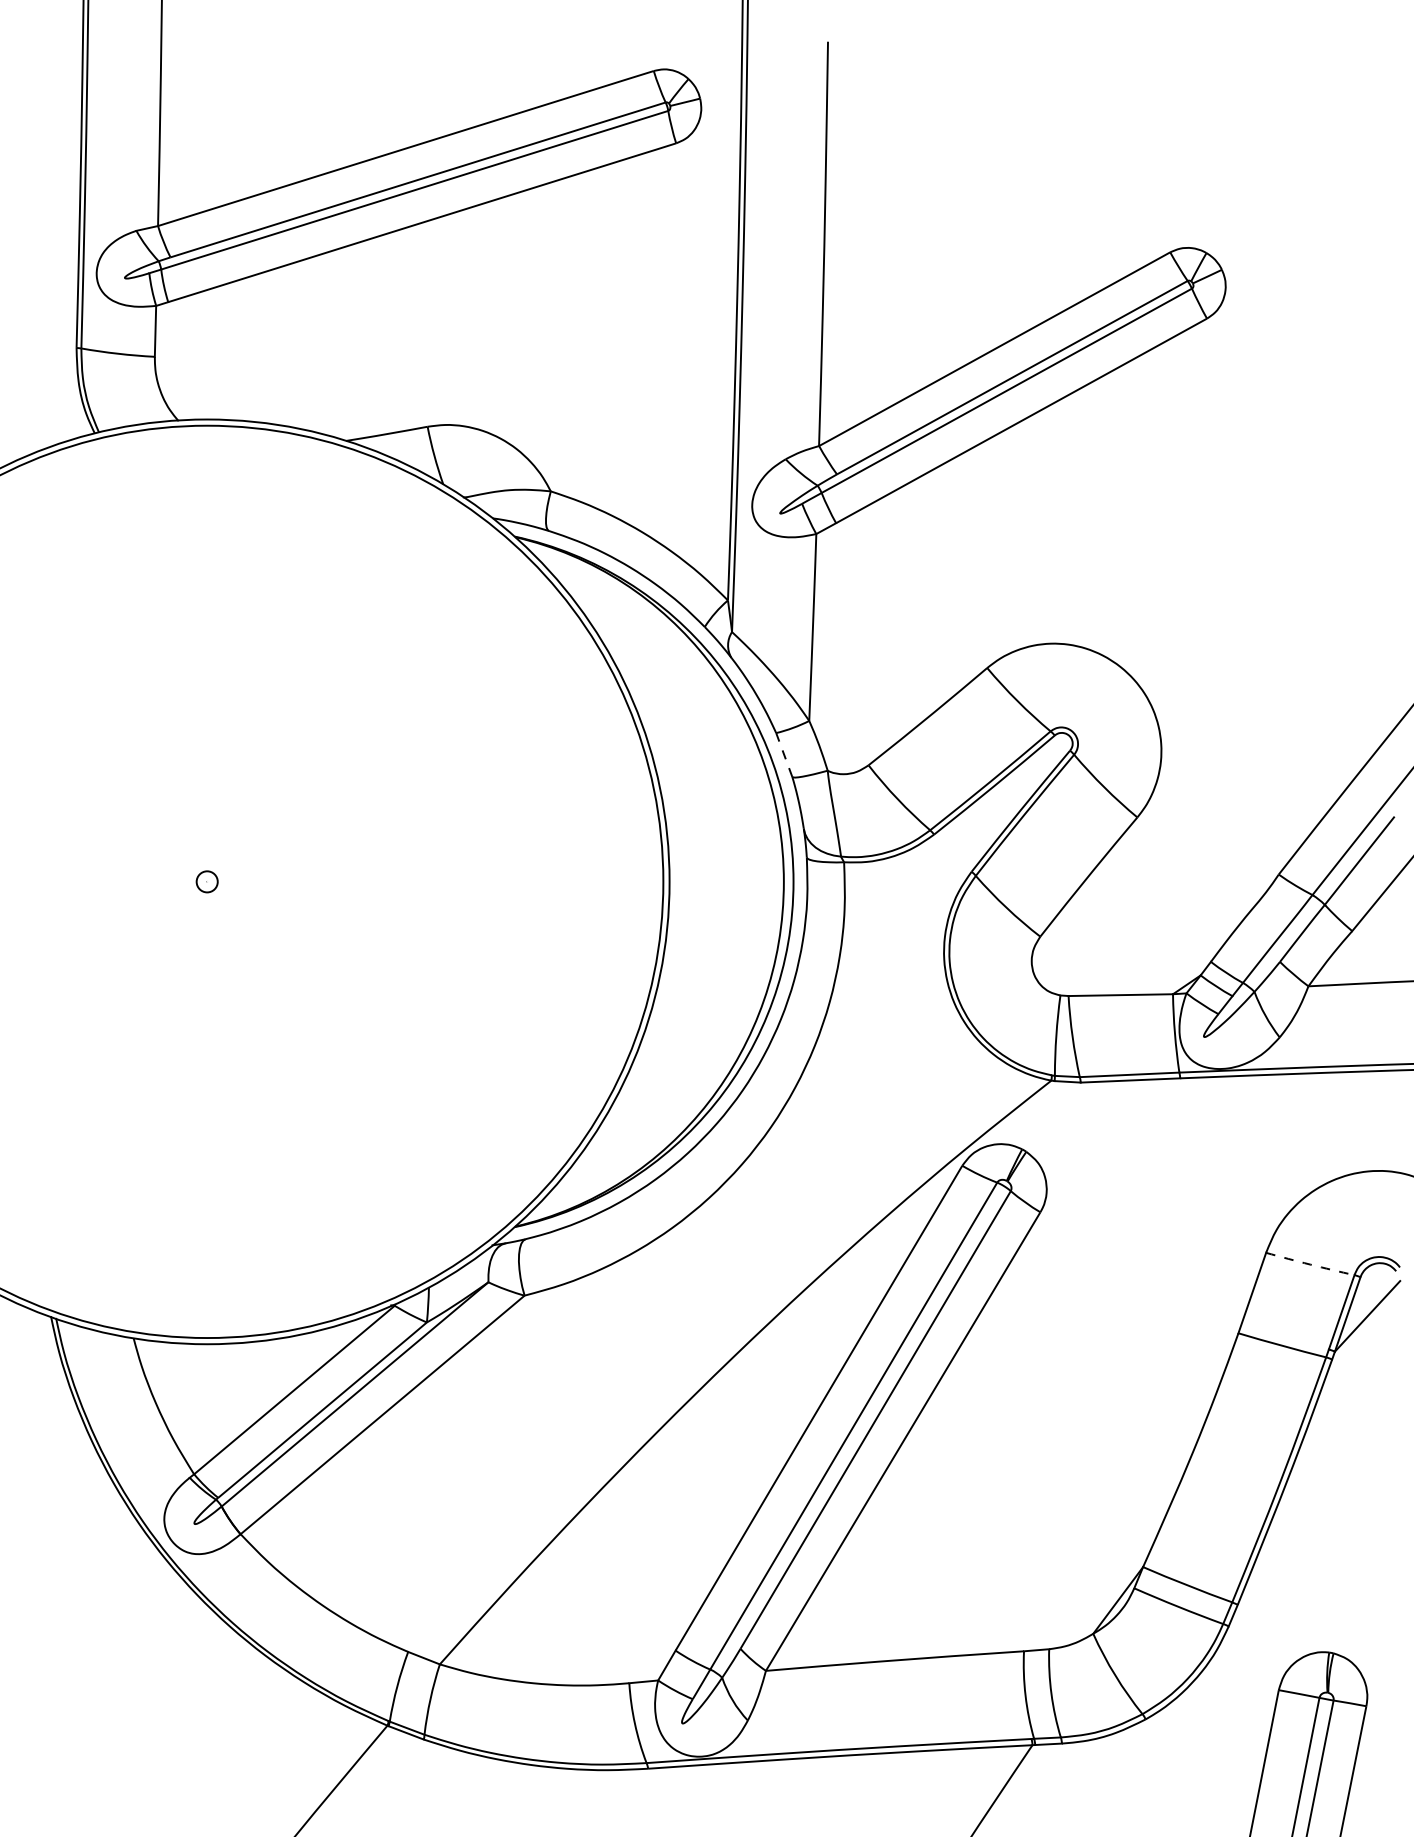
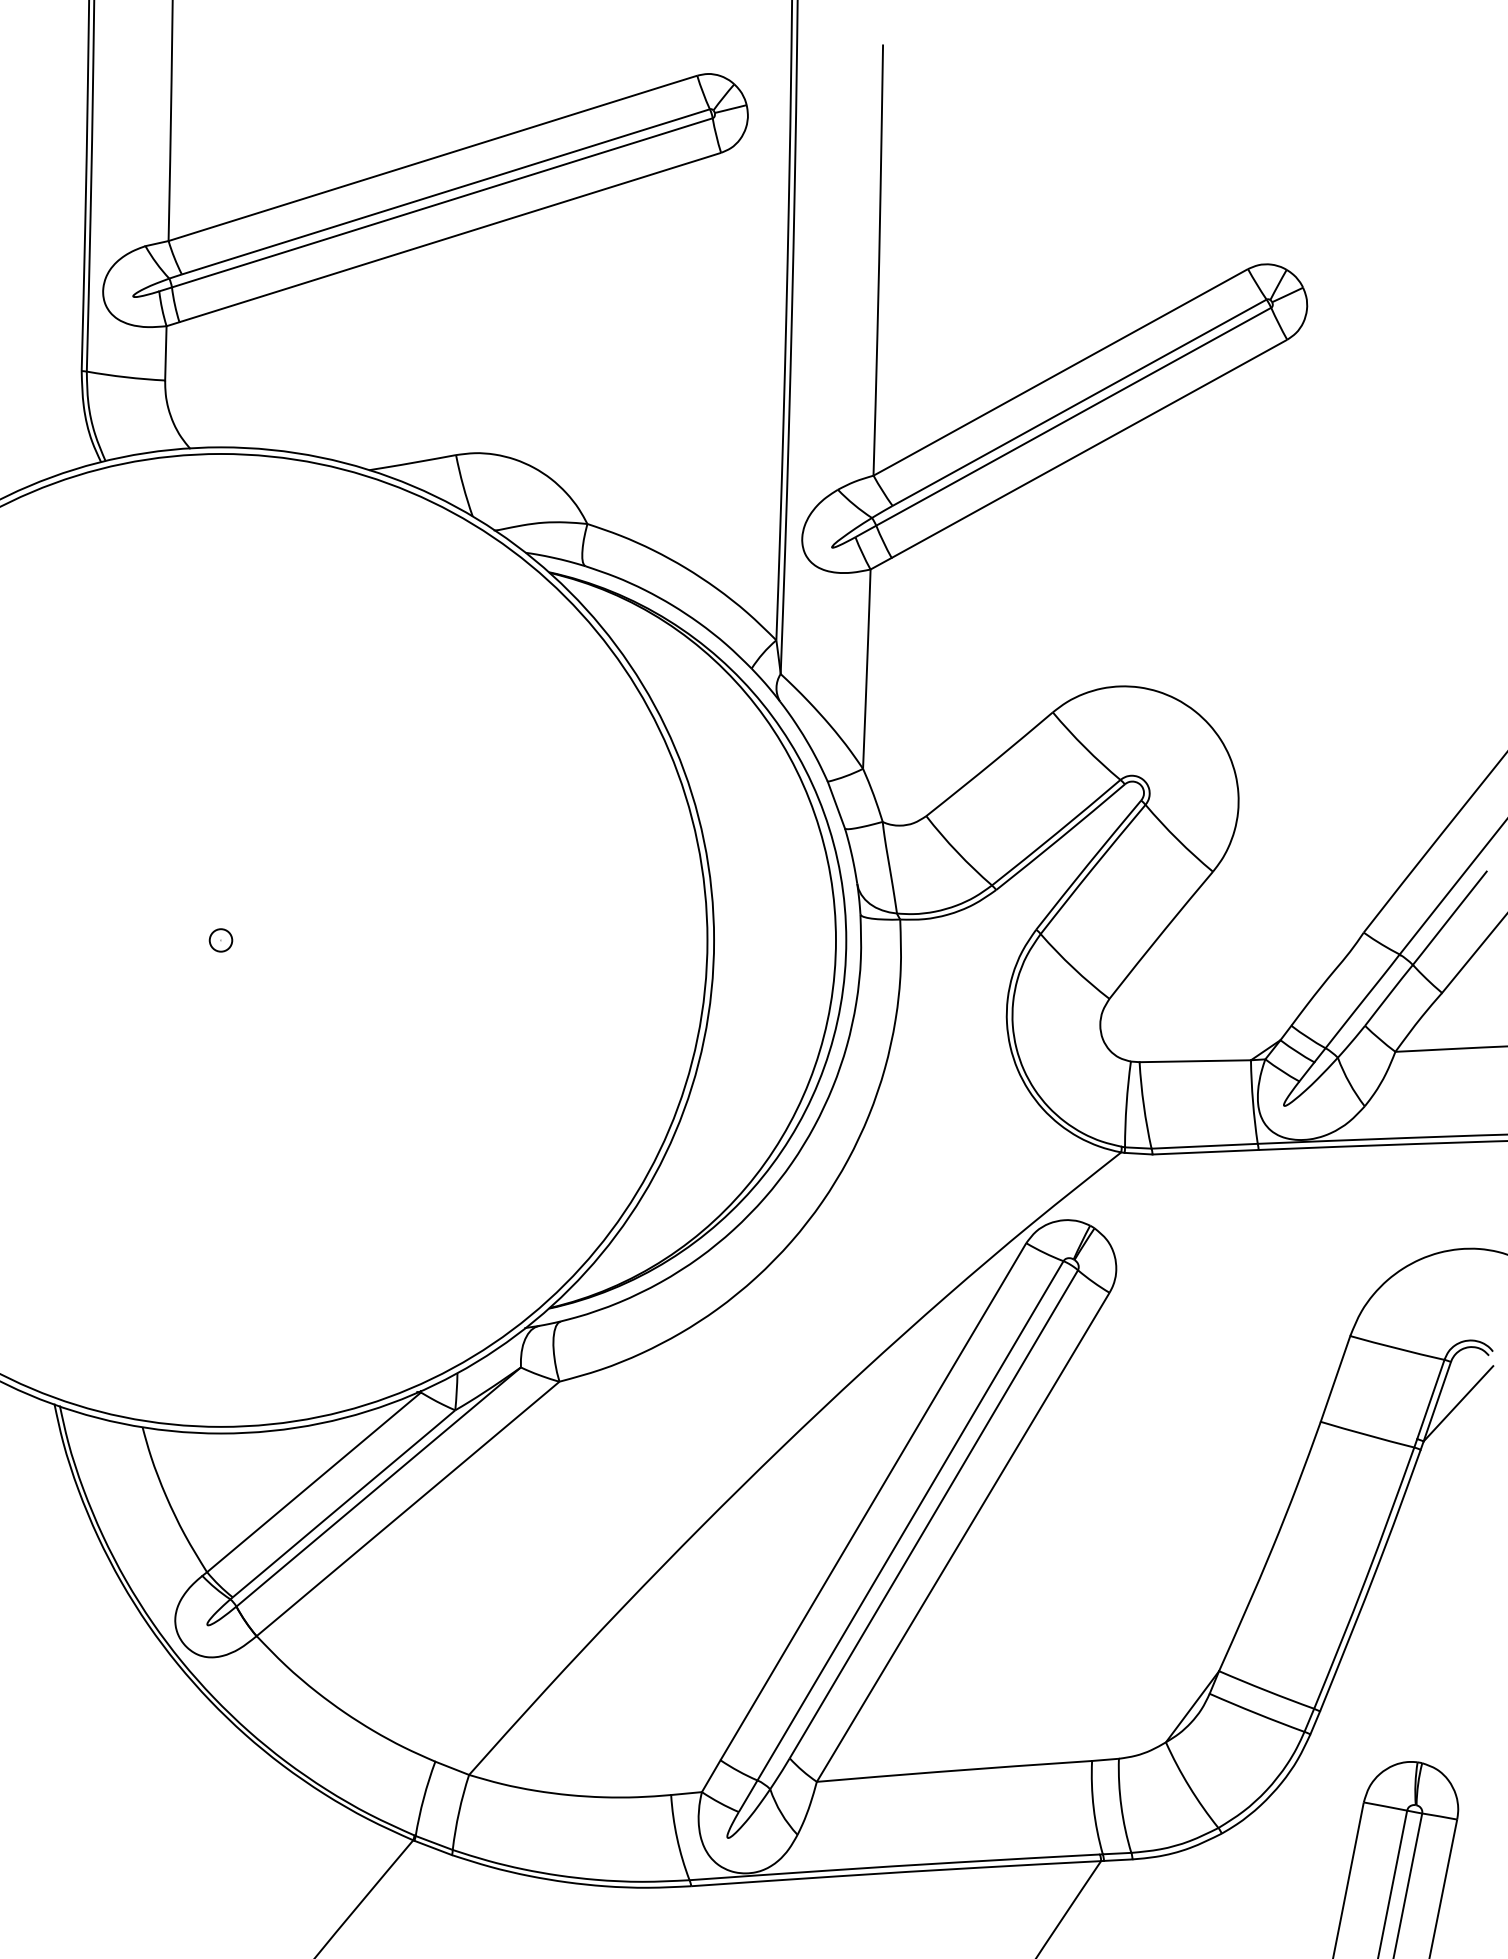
line: (784, 755) -> (836, 805), dashed -> solid
arc: (1310, 1264) -> (1397, 1348), dashed -> solid

